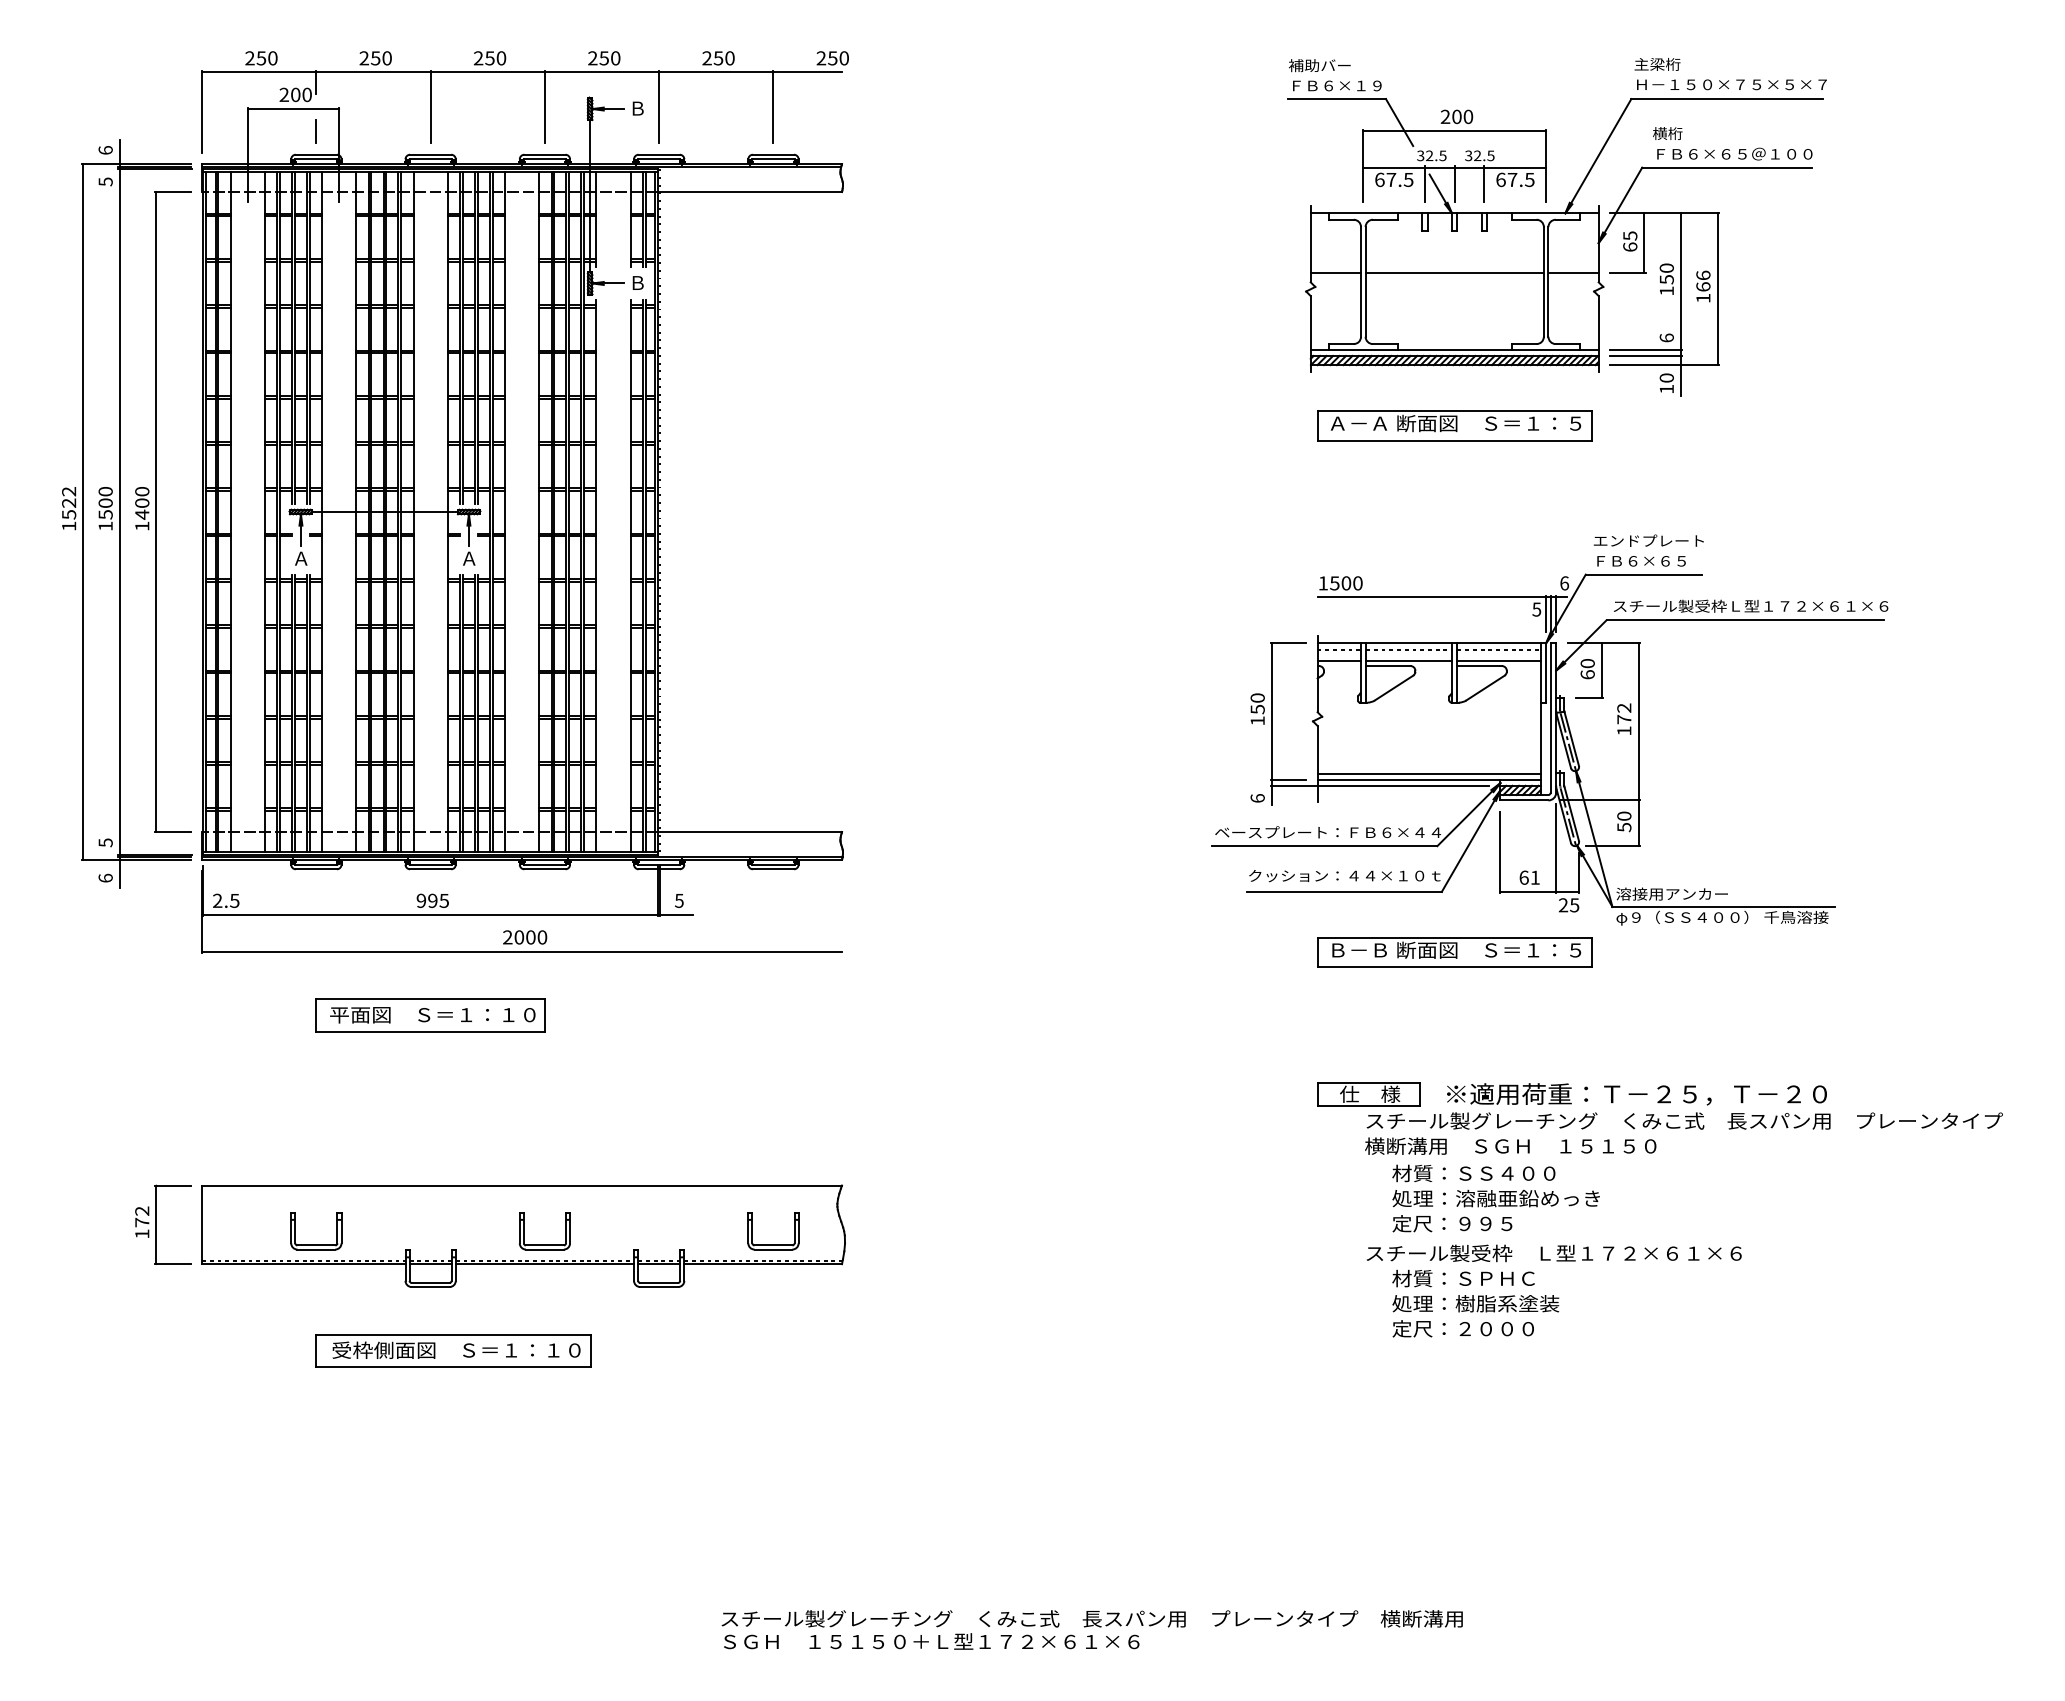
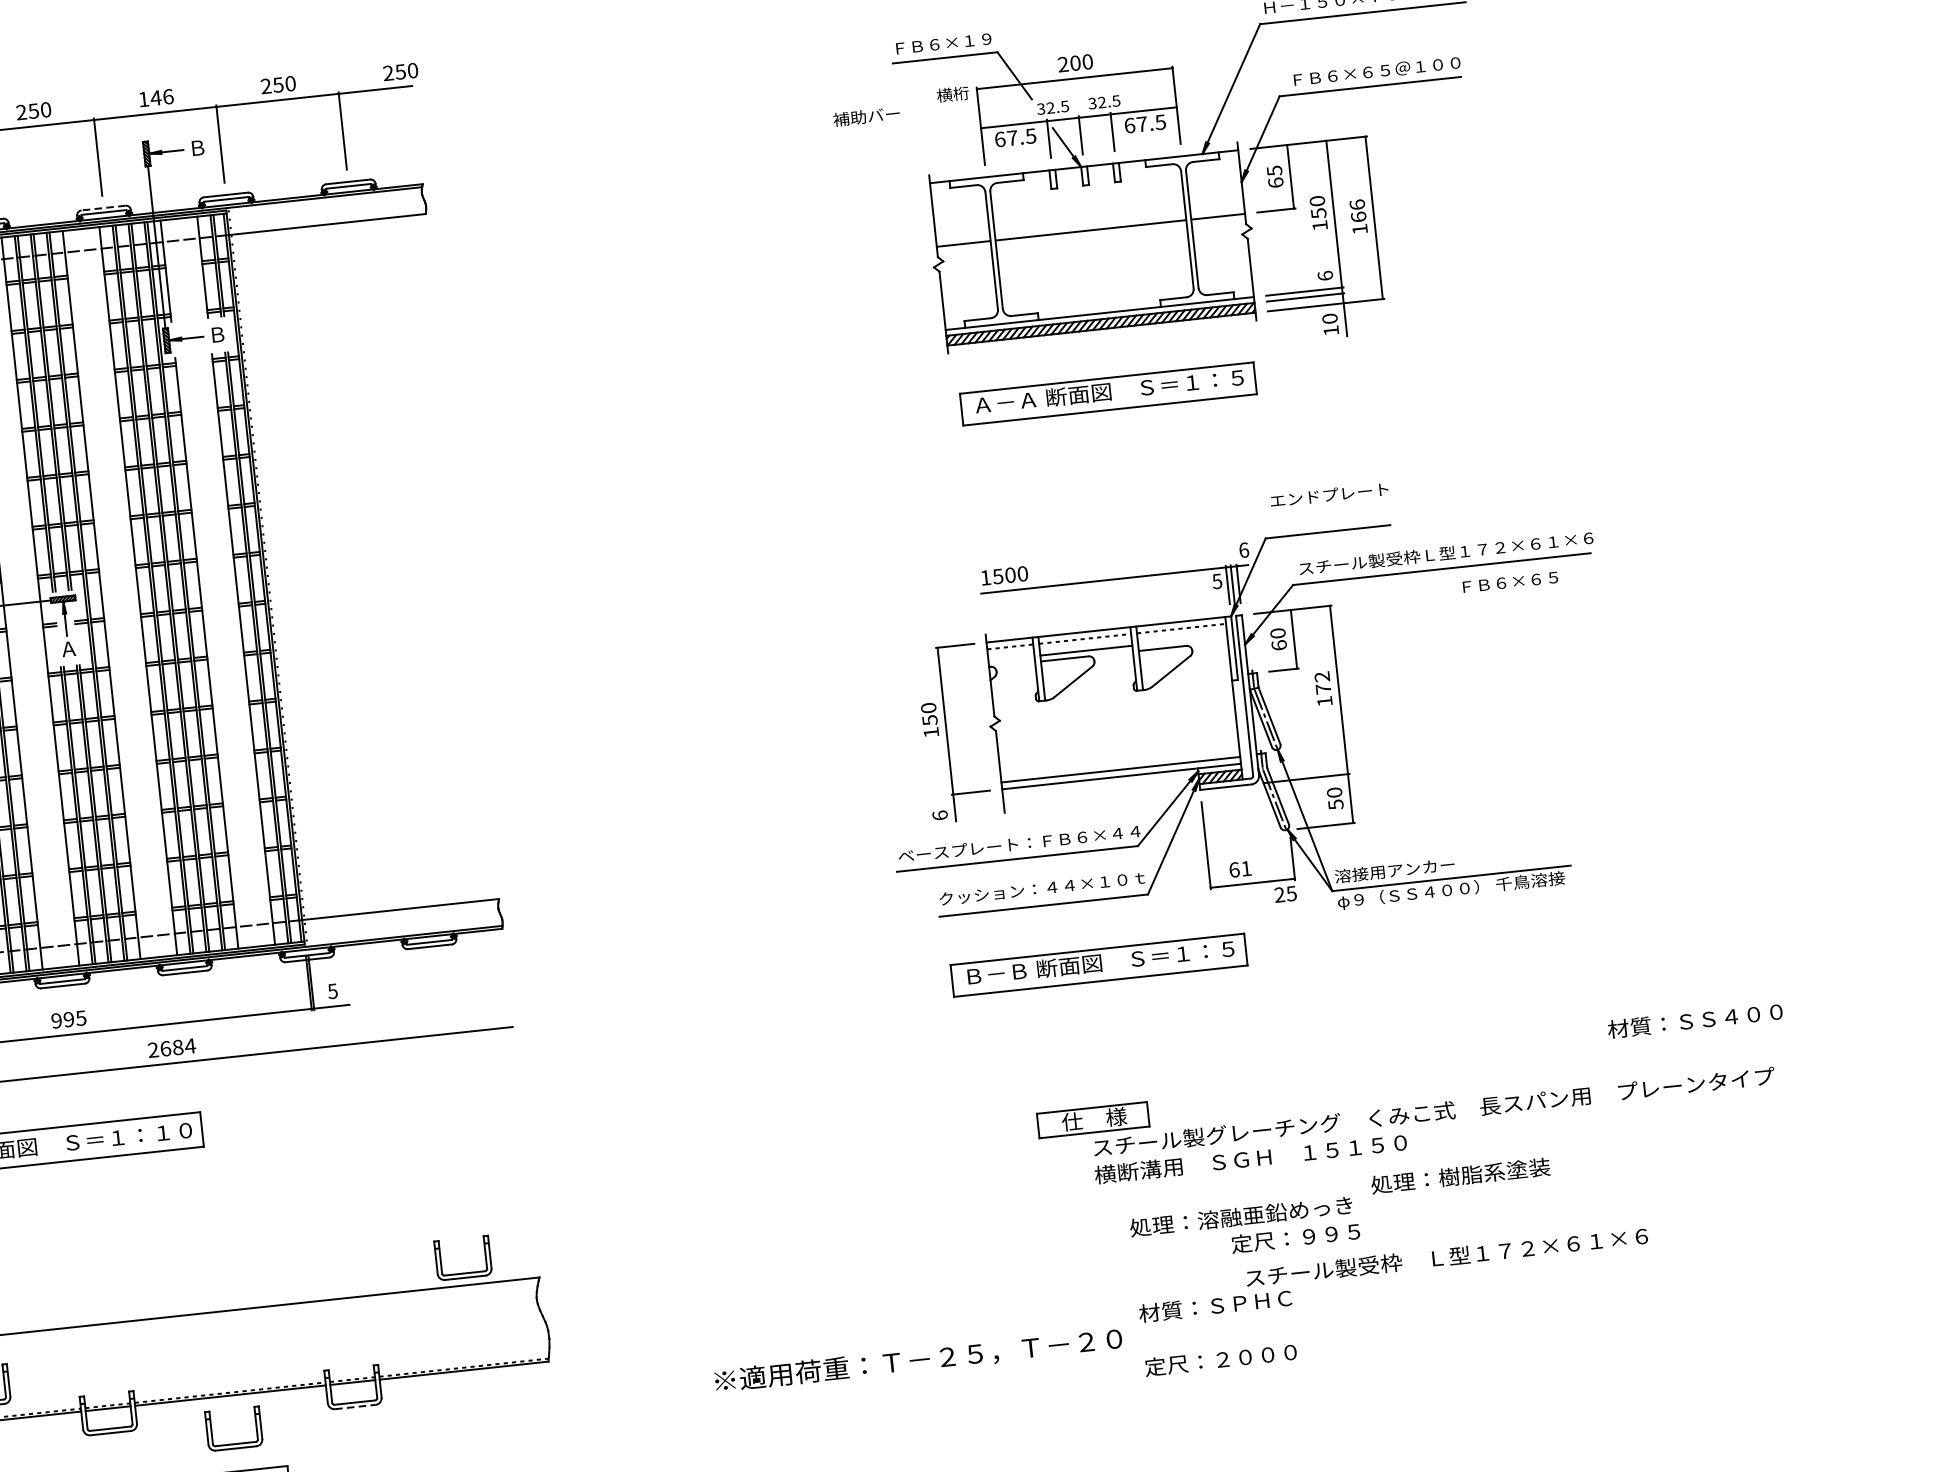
text: (604, 58) -> (156, 98), 250 -> 146
text: (1319, 65) -> (866, 116), moved
text: (1667, 133) -> (952, 94), moved
line: (544, 154) -> (103, 207), solid -> dashed
text: (1641, 561) -> (1510, 582), moved
line: (1338, 660) -> (1010, 658), removed
line: (1498, 660) -> (1182, 640), removed
line: (1379, 785) -> (1069, 787), removed
line: (1556, 848) -> (1265, 834), removed
text: (530, 937) -> (177, 1047), 2000 -> 2684
part: (1454, 952) -> (1098, 965), moved
text: (1636, 1094) -> (918, 1360), moved
text: (1473, 1173) -> (1694, 1020), moved
text: (1452, 1223) -> (1295, 1237), moved
part: (544, 1244) -> (235, 1443), moved
part: (773, 1244) -> (464, 1272), moved
text: (1553, 1253) -> (1446, 1257), moved
line: (659, 1287) -> (355, 1407), solid -> dashed
text: (1475, 1303) -> (1460, 1175), moved

